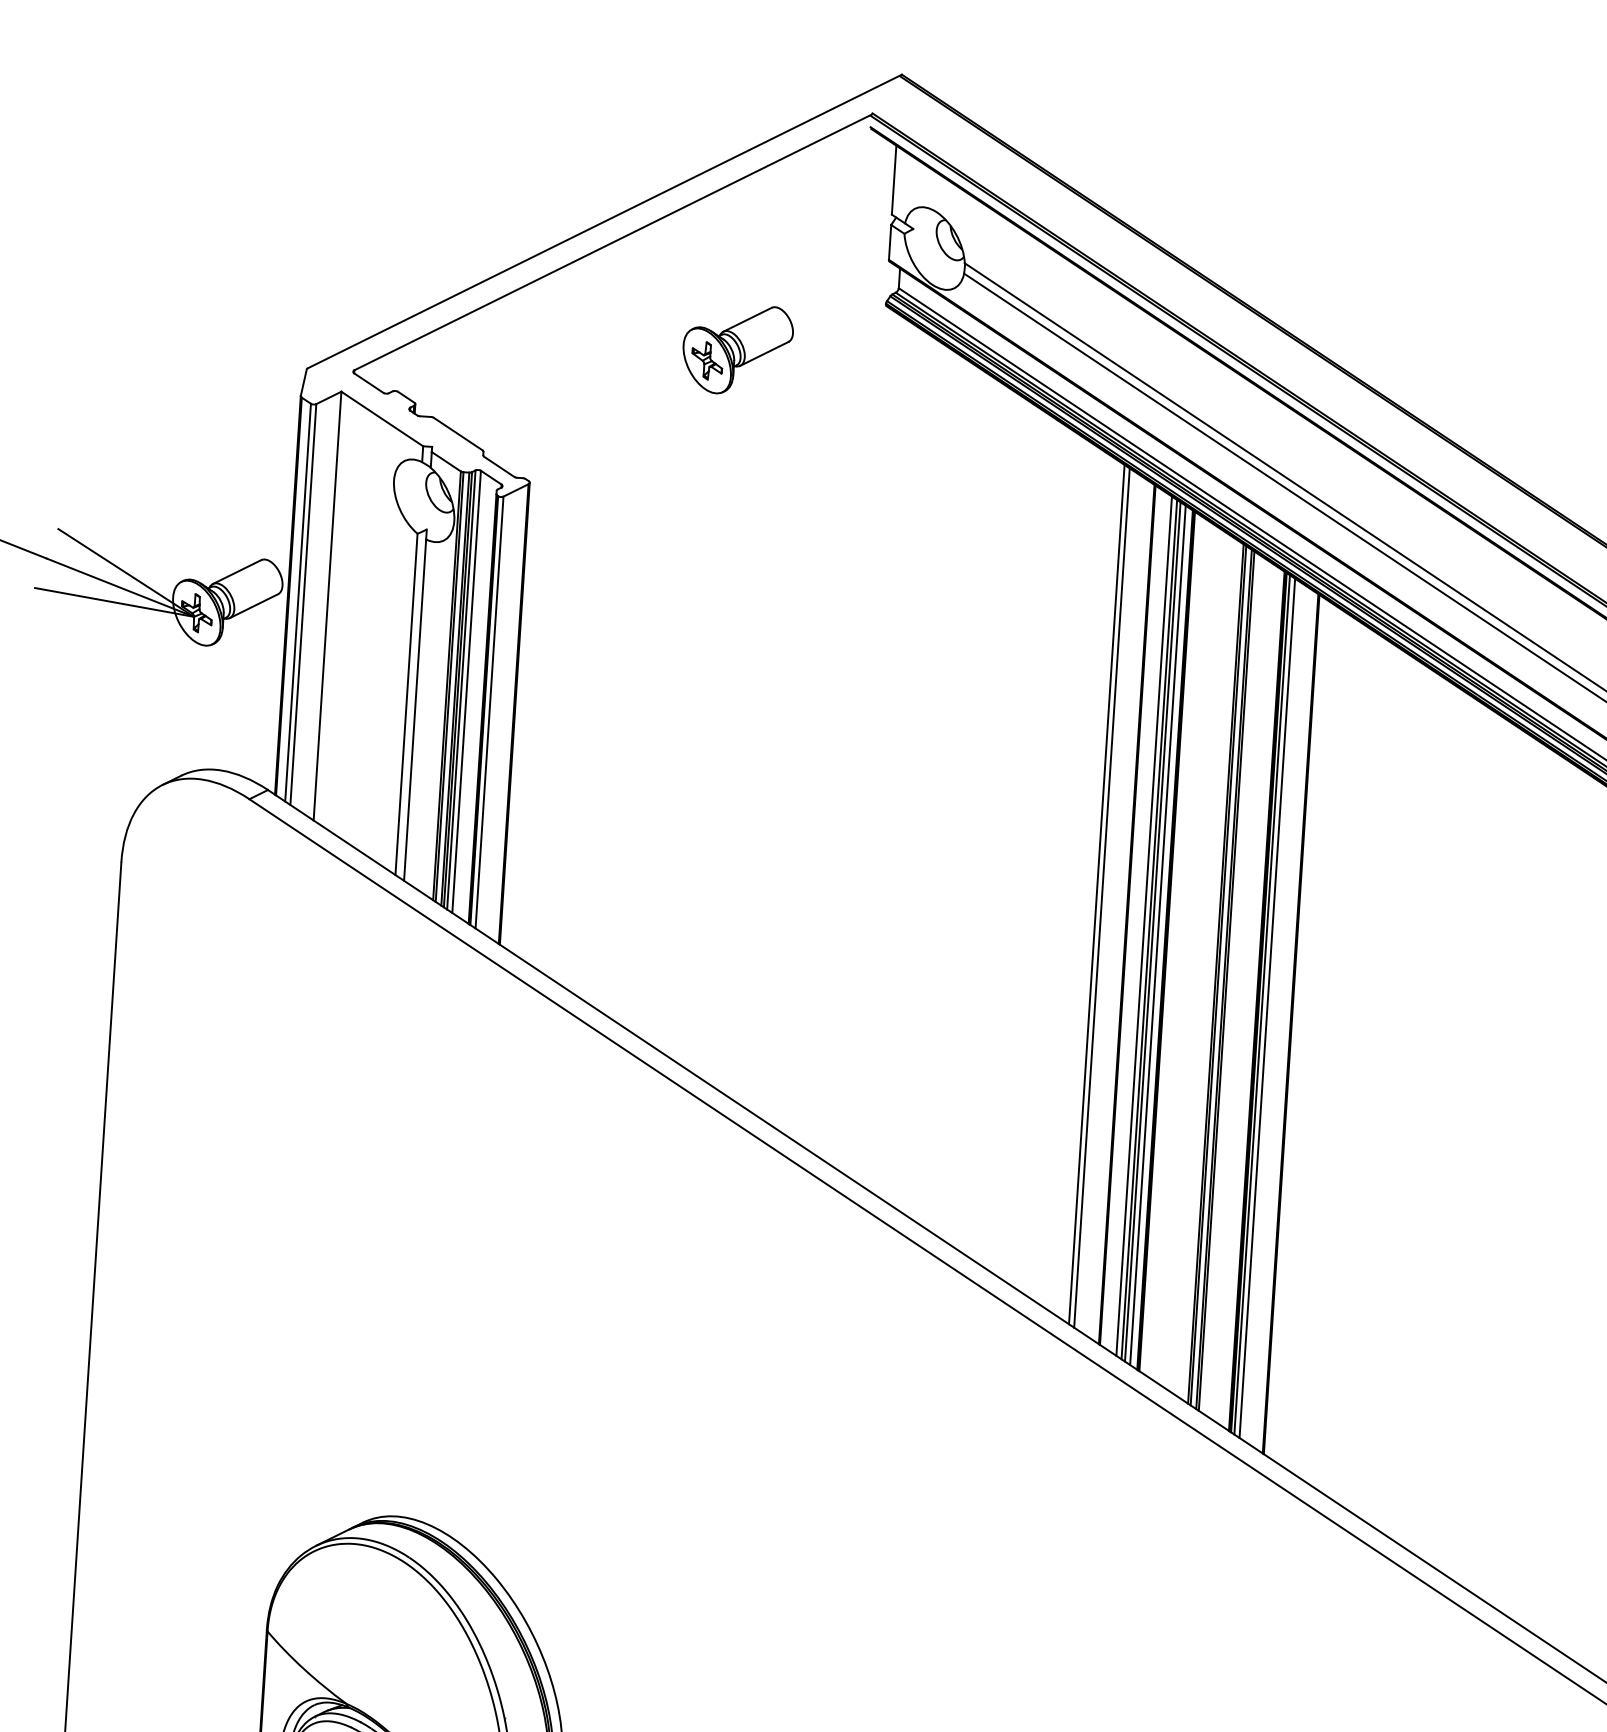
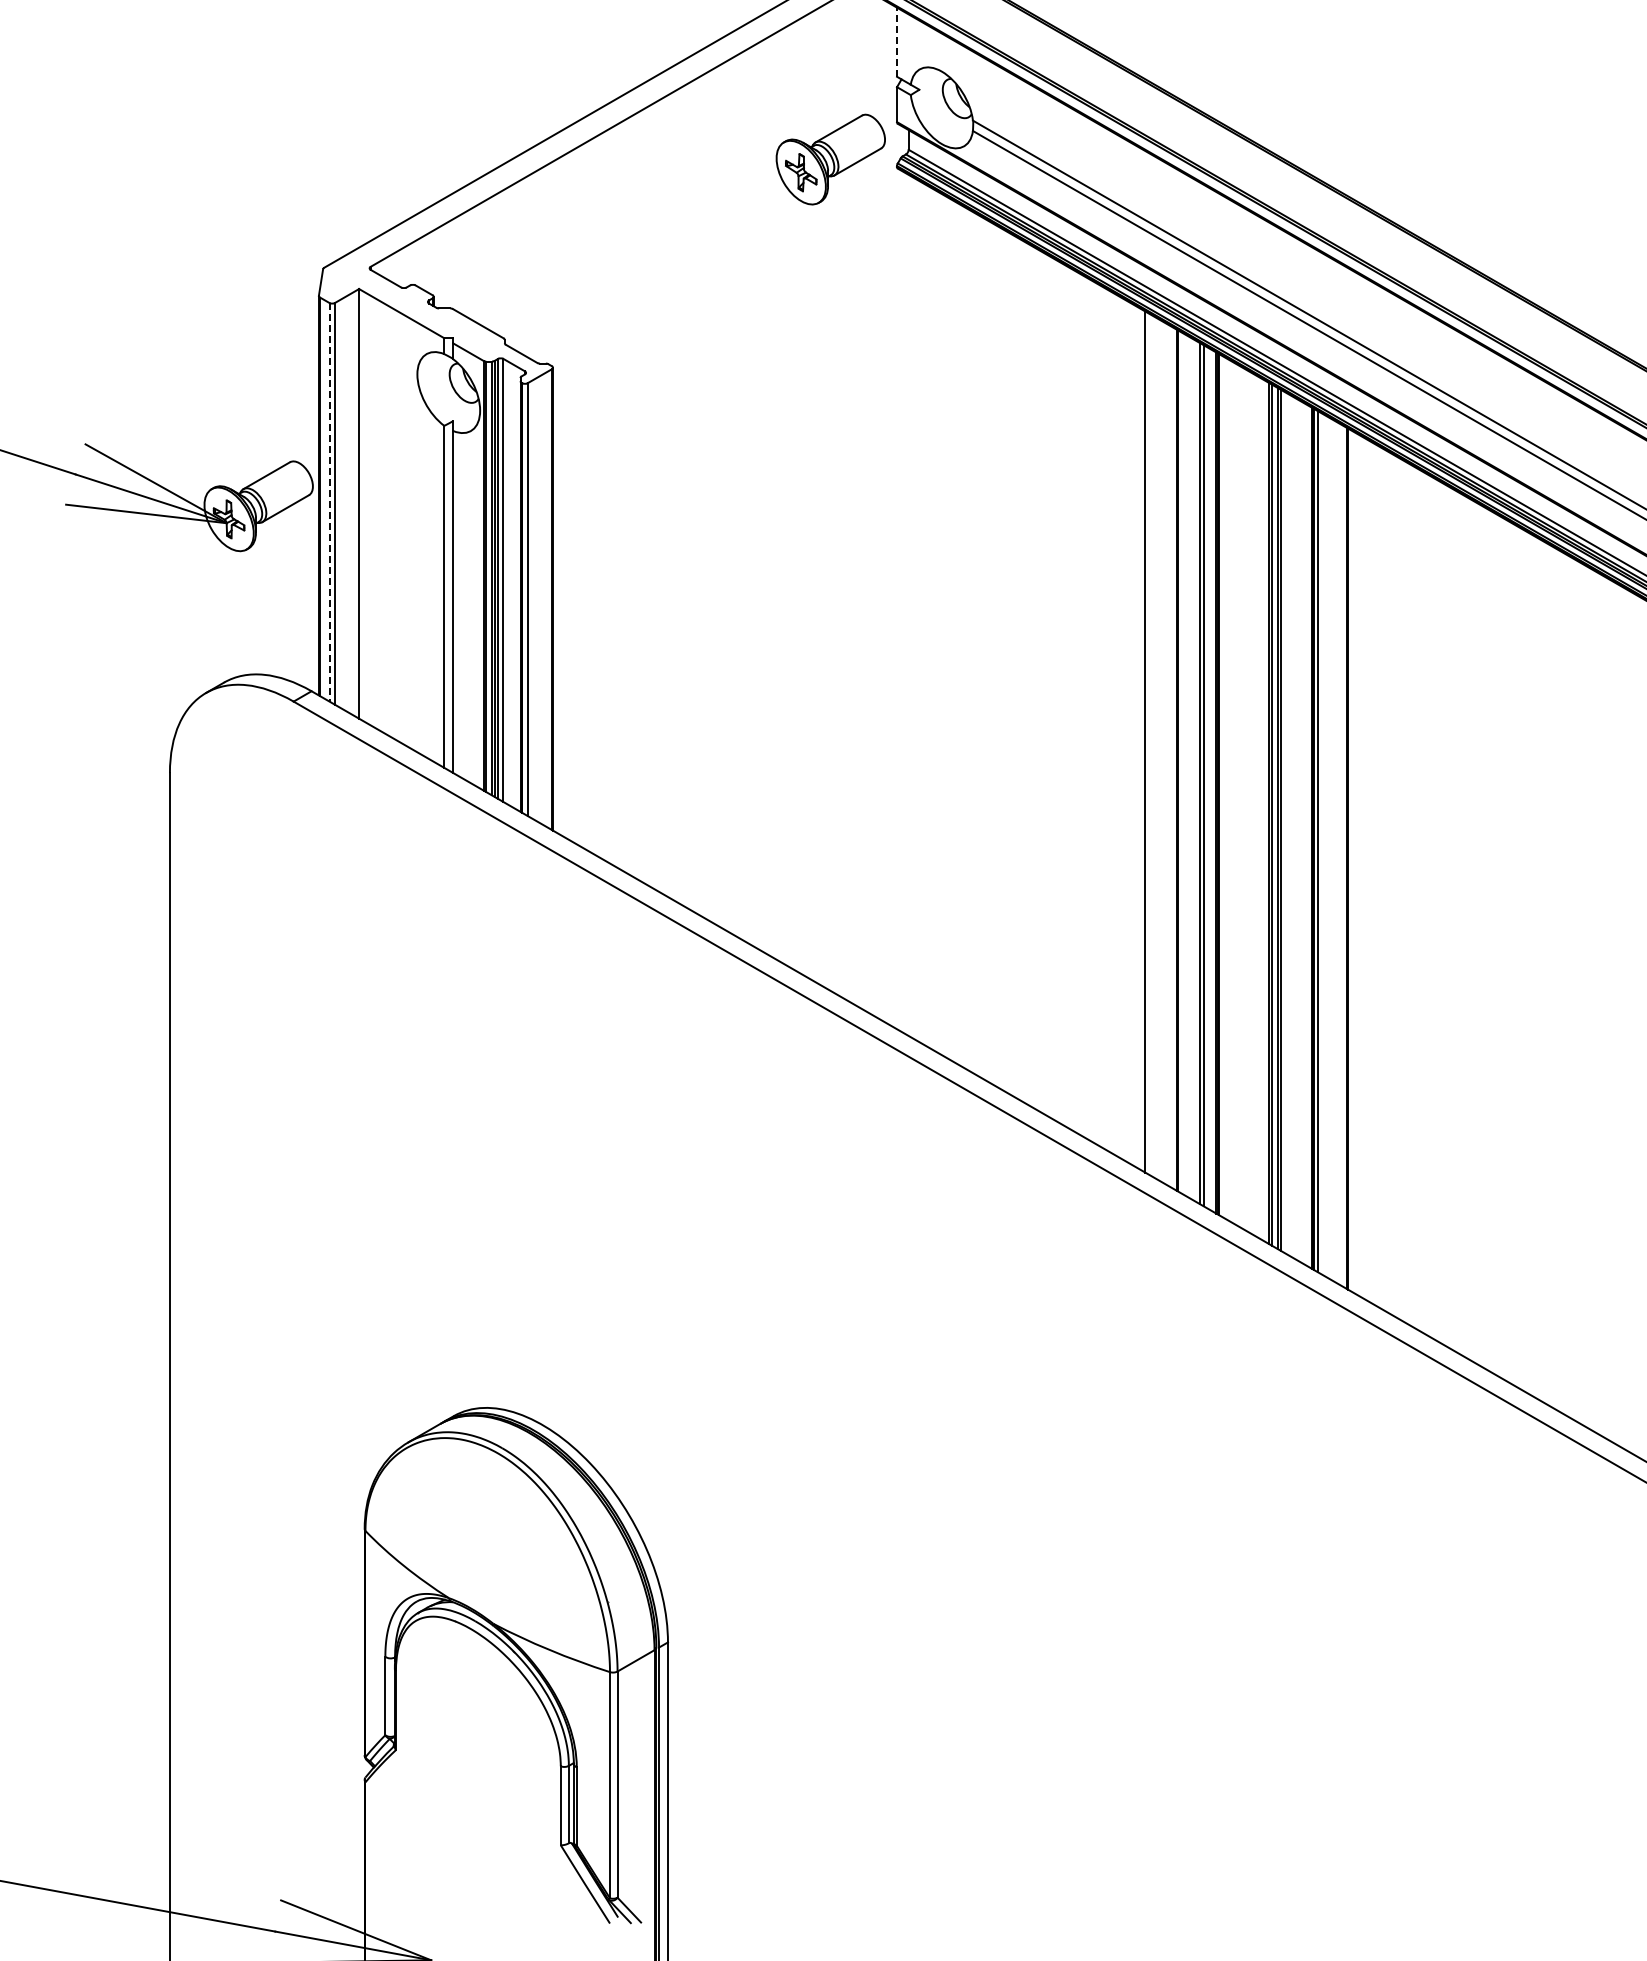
line: (894, 180) -> (897, 42), solid -> dashed
part: (737, 349) -> (830, 159), moved
line: (298, 602) -> (329, 502), solid -> dashed
line: (1101, 897) -> (1150, 744), removed
line: (1143, 926) -> (1194, 770), removed
line: (1158, 935) -> (1209, 778), removed
line: (1266, 1008) -> (1322, 844), removed

